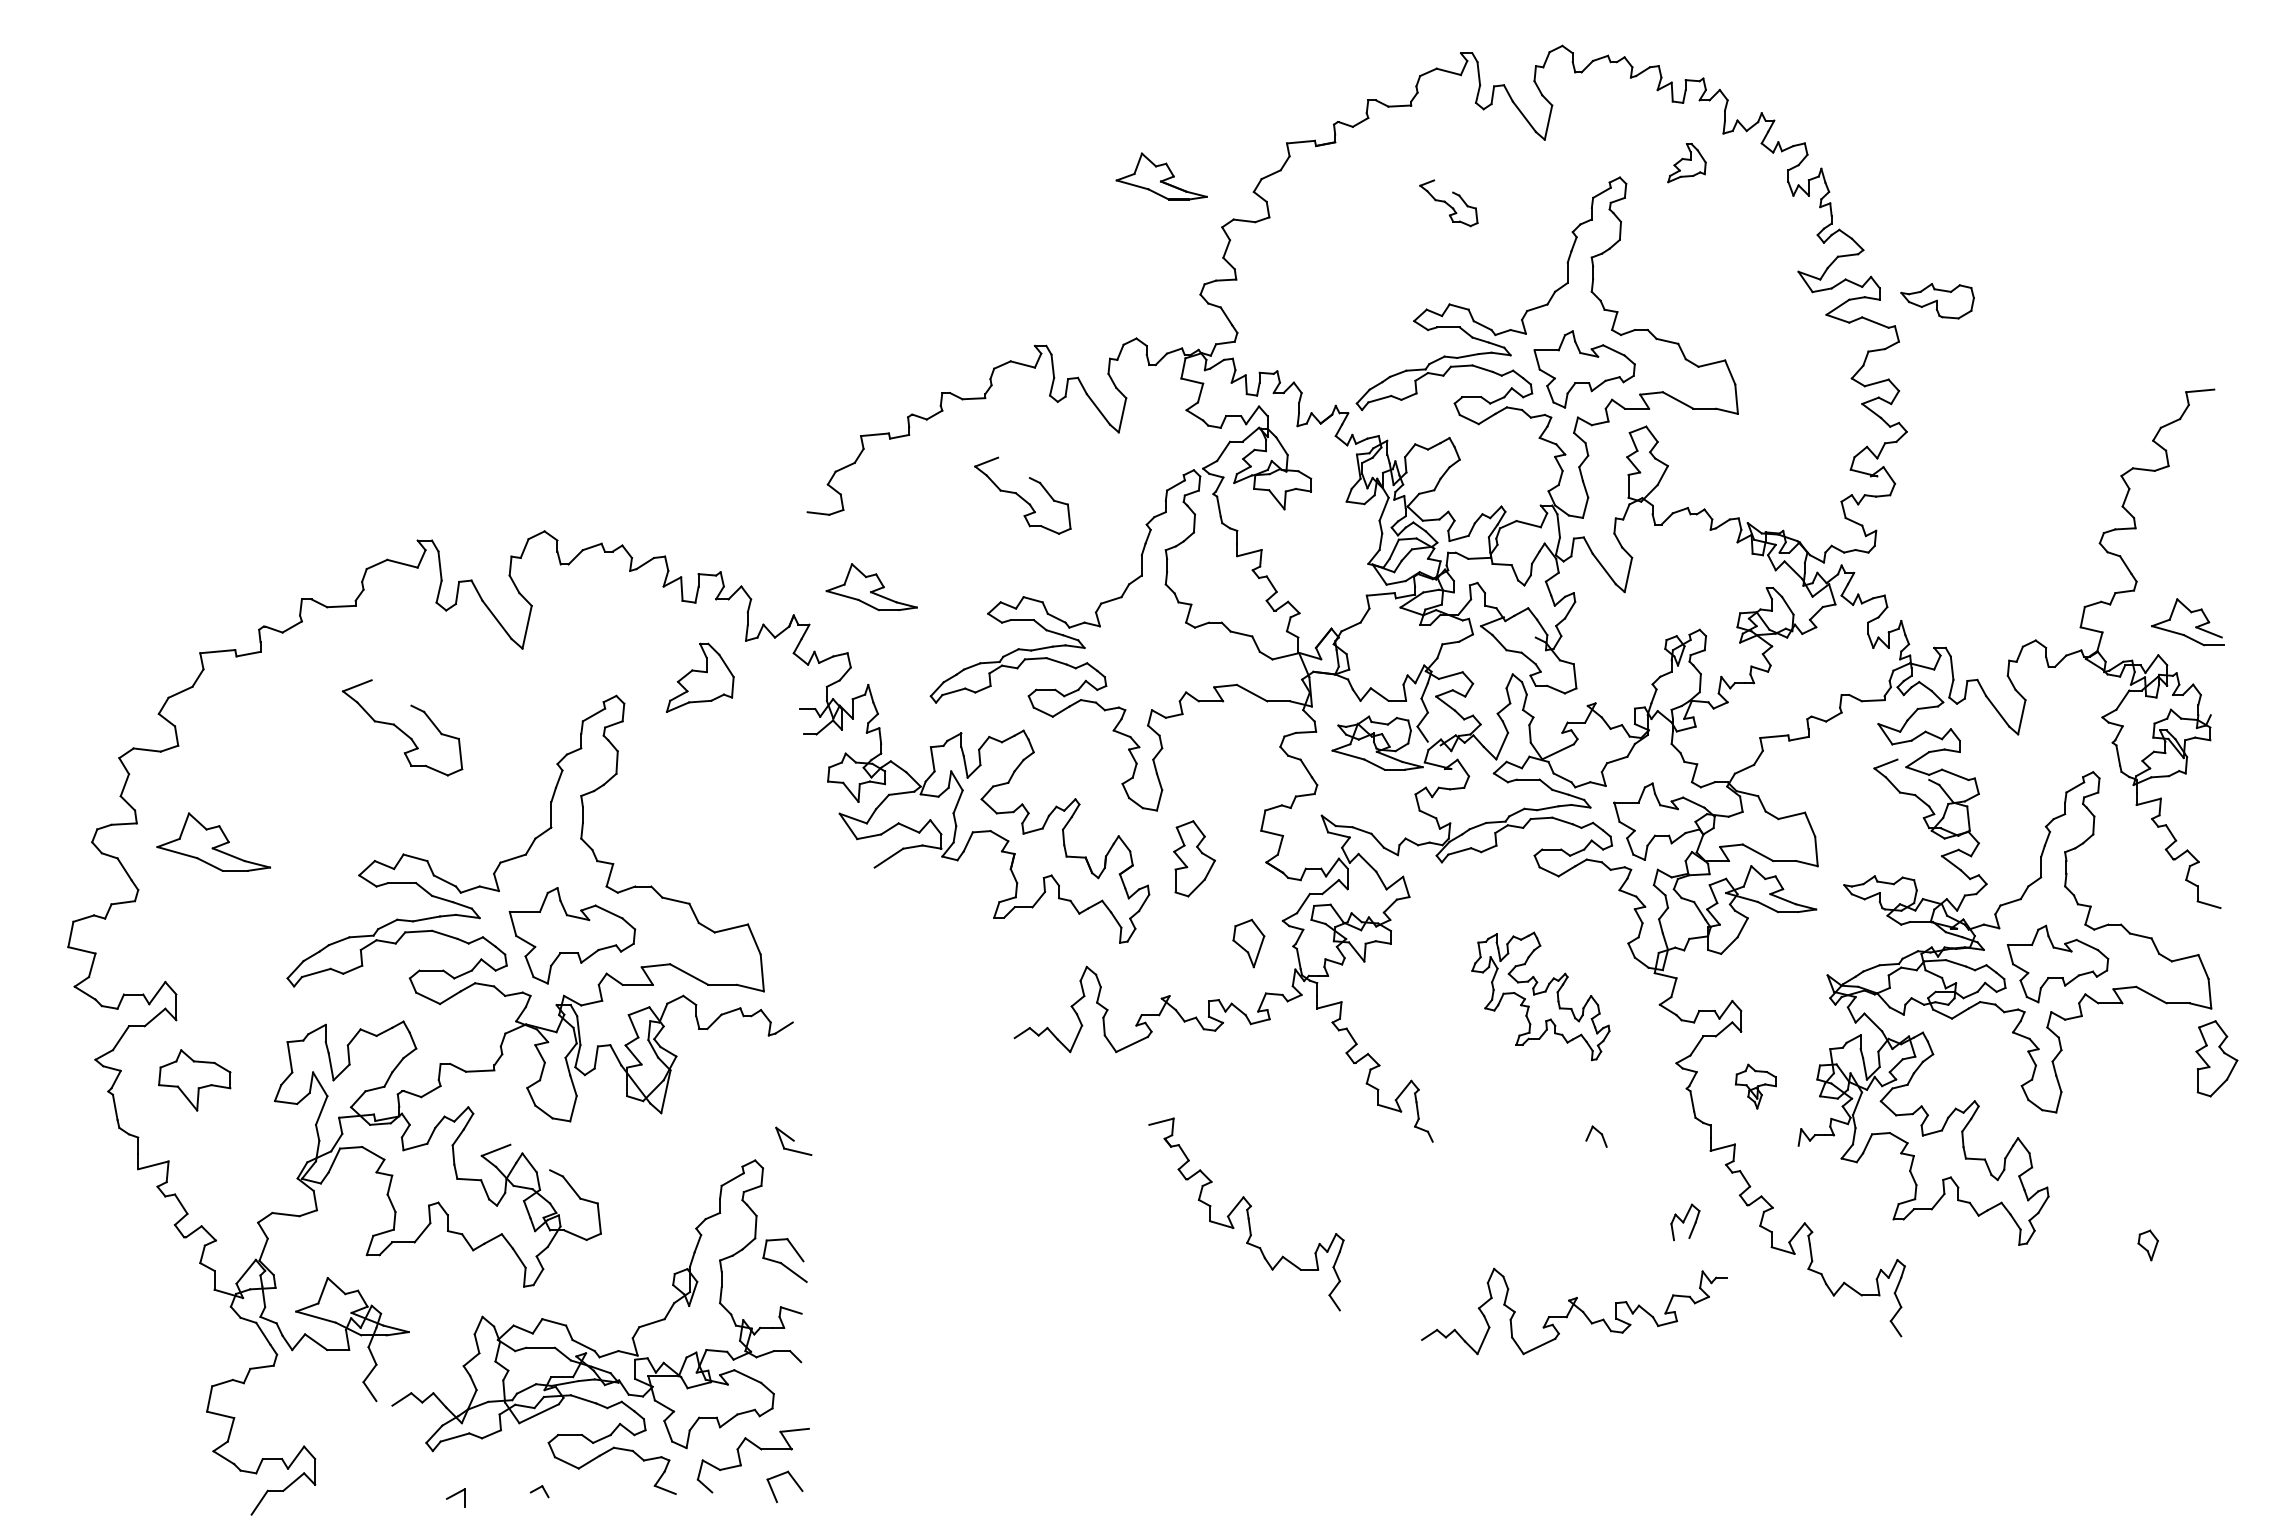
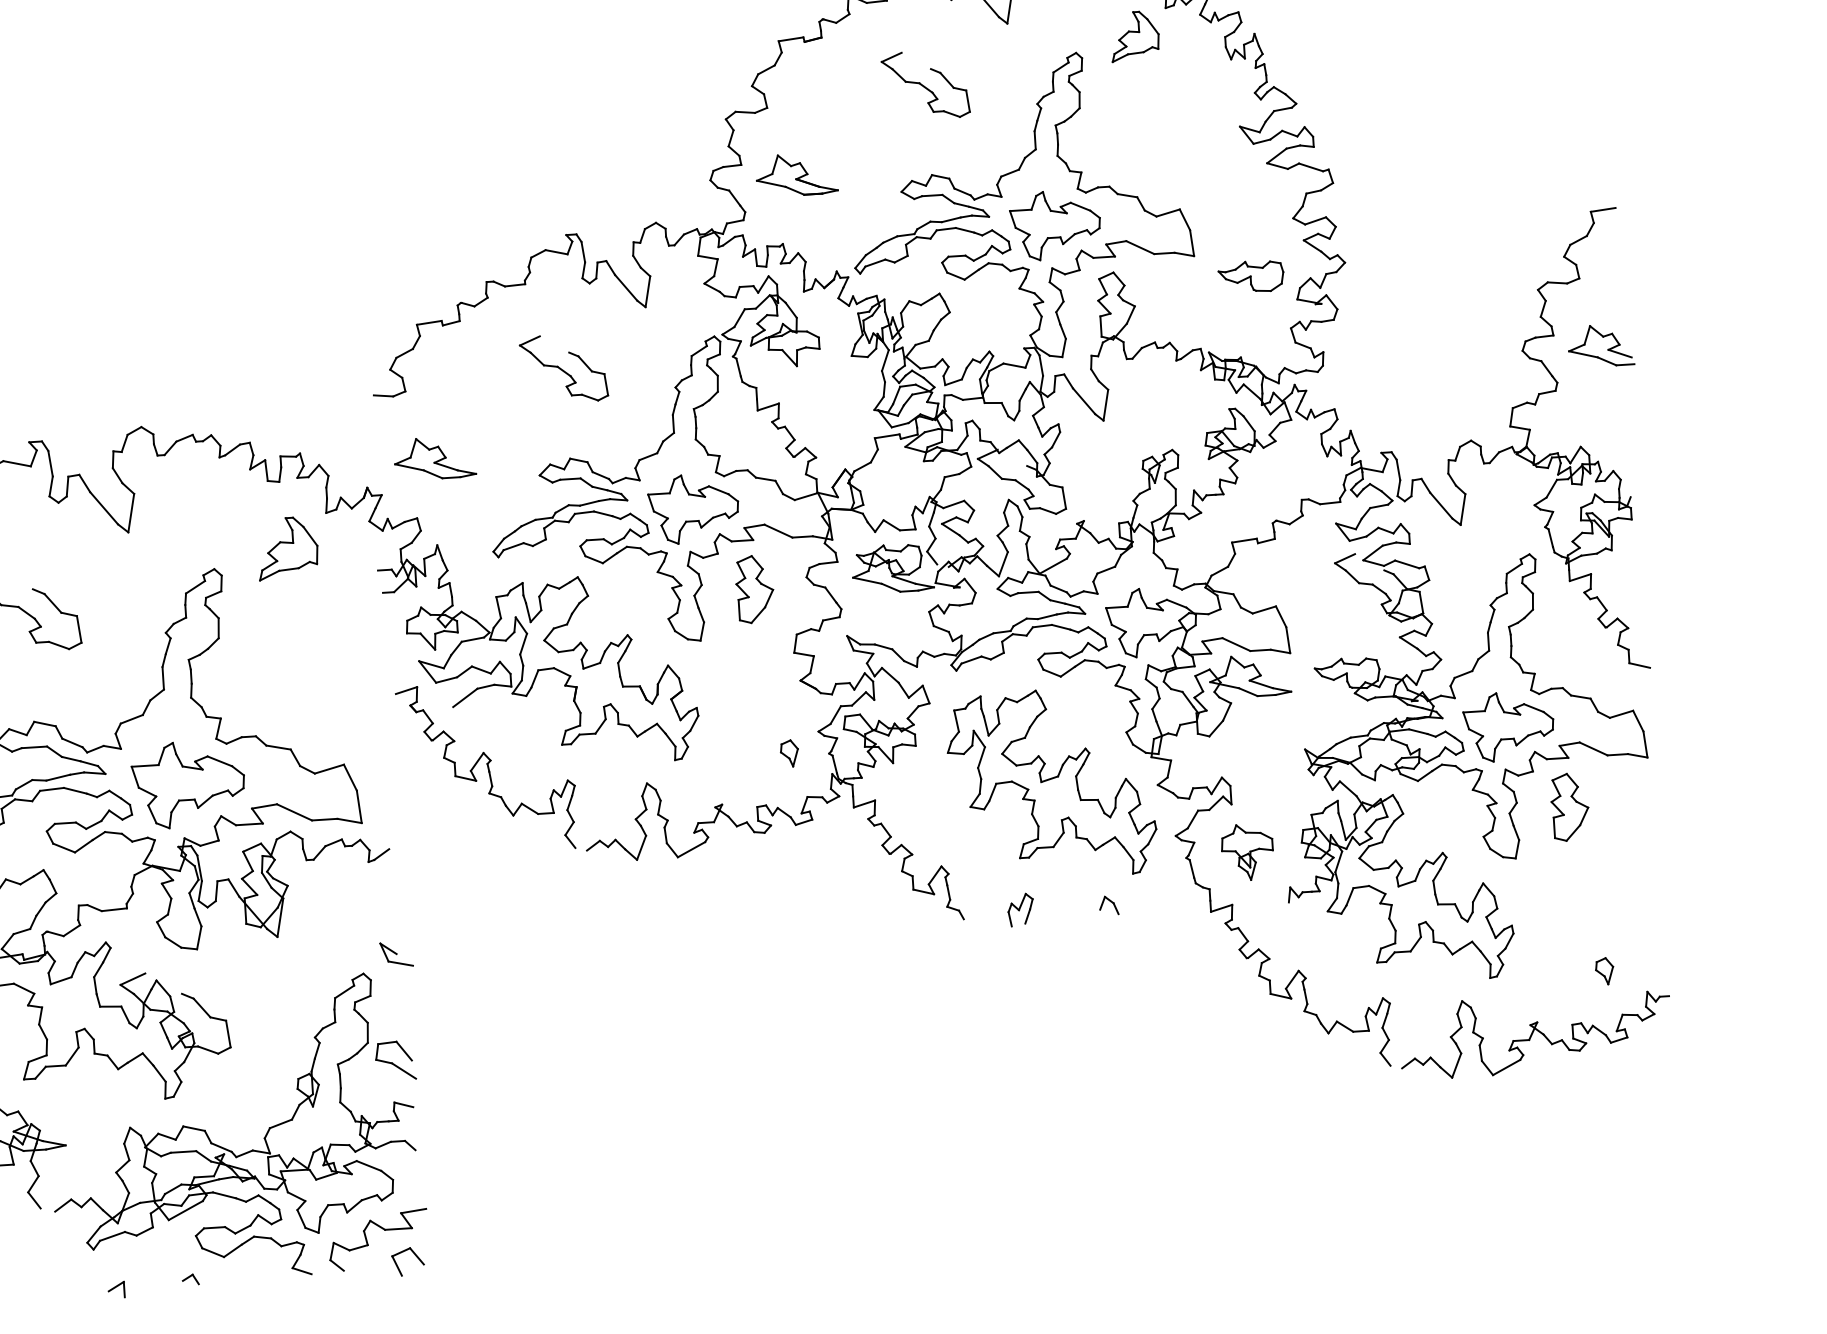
part: (1686, 162) -> (1134, 35), size x1.43
part: (1161, 176) -> (796, 174), moved
part: (1448, 203) -> (925, 85), size x1.67
part: (1937, 301) -> (1251, 277), moved
part: (2195, 626) -> (1607, 349), moved
part: (1158, 661) -> (693, 508), added
part: (1194, 858) -> (754, 589), moved
part: (1248, 943) -> (789, 753), size x0.62
part: (1540, 996) -> (1051, 784), size x1.67
part: (2216, 1058) -> (1569, 806), moved
part: (1755, 1086) -> (1247, 852), size x1.43
part: (1246, 1214) -> (487, 768), moved
part: (1685, 1222) -> (1020, 910), moved
part: (1574, 1311) -> (1535, 1034), moved

